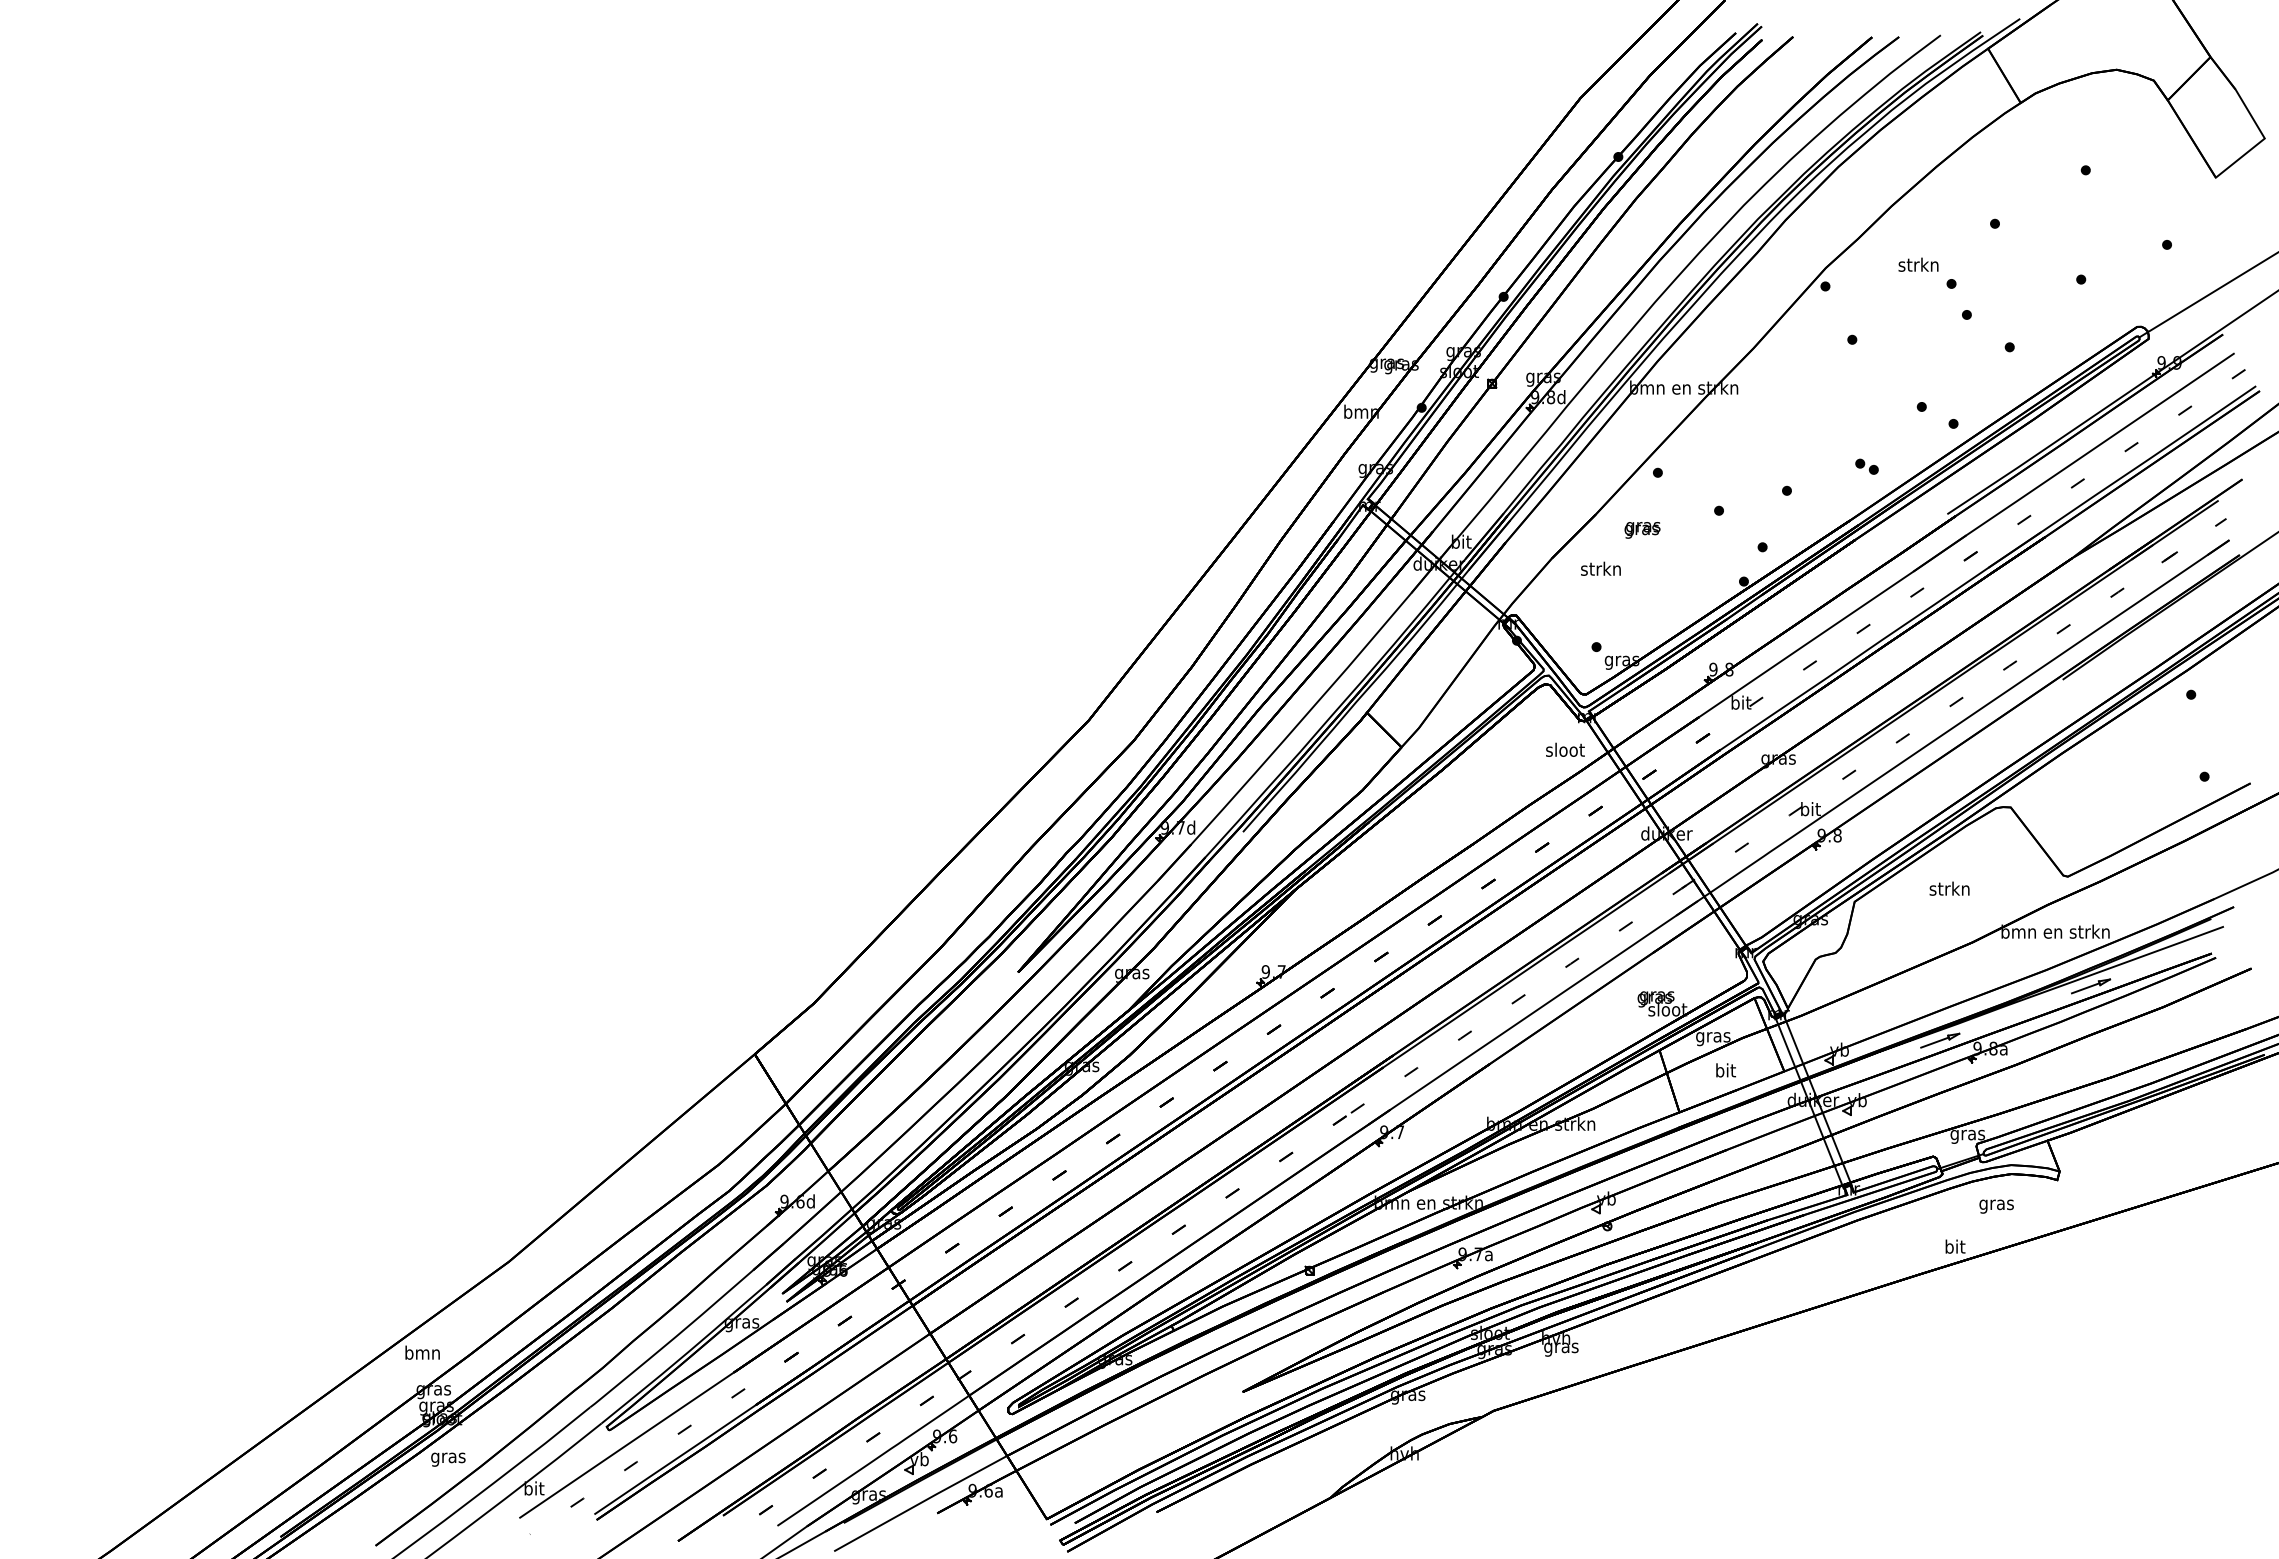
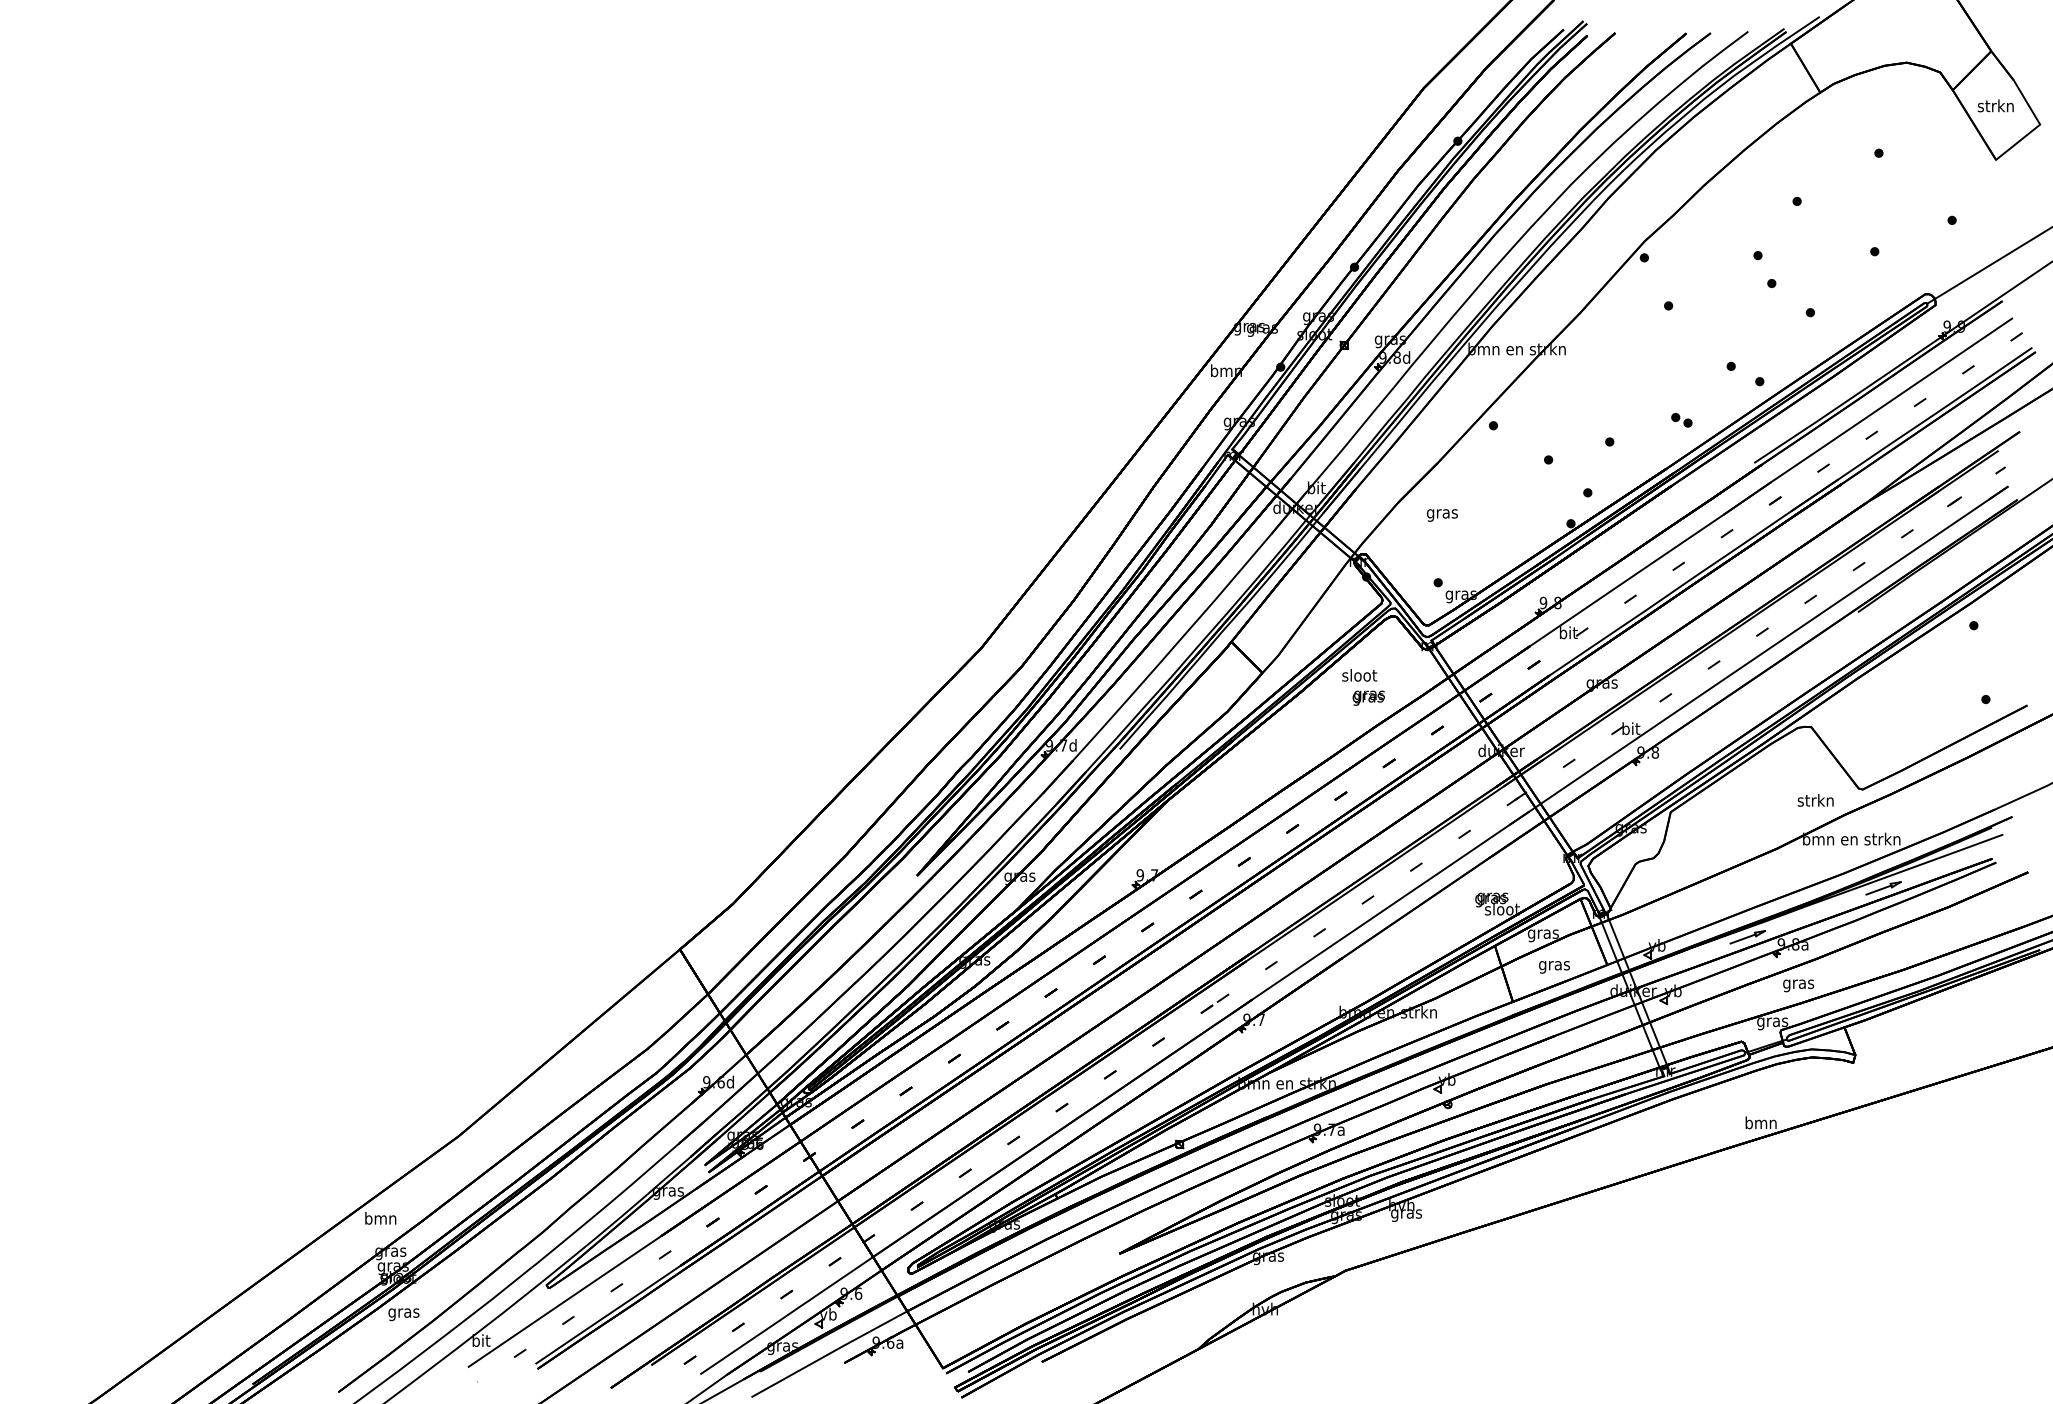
text: (1918, 264) -> (1995, 105), moved
text: (1642, 530) -> (1368, 698), moved
text: (1600, 570) -> (1441, 513), strkn -> gras
text: (1565, 749) -> (1359, 674), moved
text: (1949, 888) -> (1815, 800), moved
text: (1725, 1072) -> (1554, 965), bit -> gras
text: (1996, 1206) -> (1798, 985), moved
text: (1954, 1246) -> (1760, 1122), bit -> bmn

